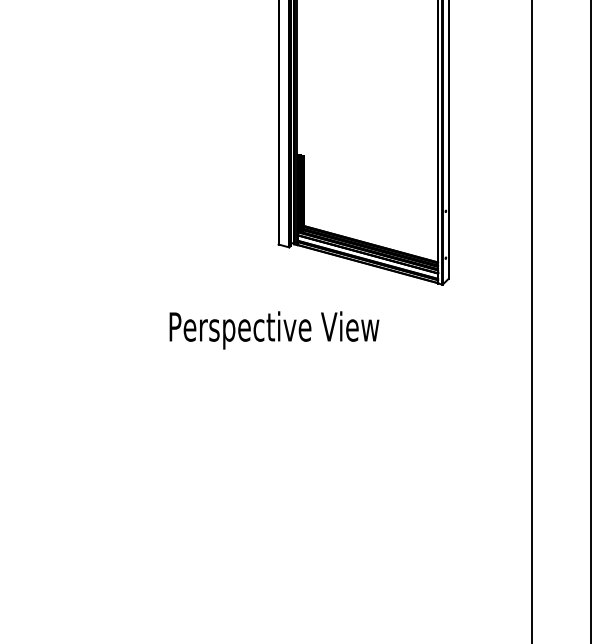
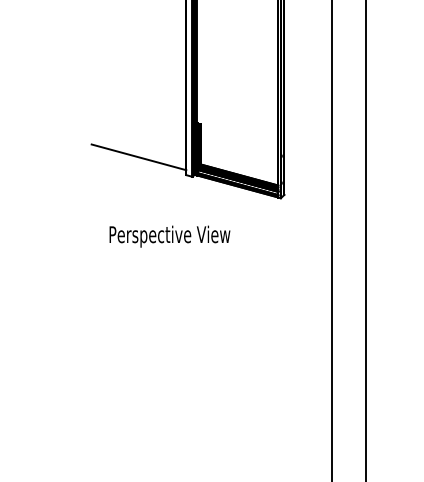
line: (195, 213) -> (138, 157), added
text: (273, 330) -> (169, 236), moved

